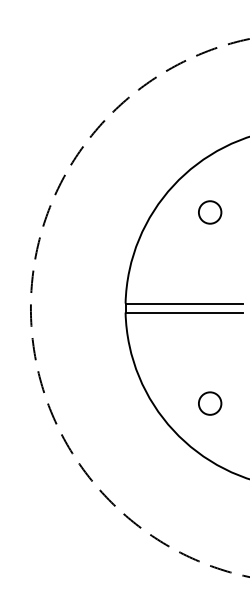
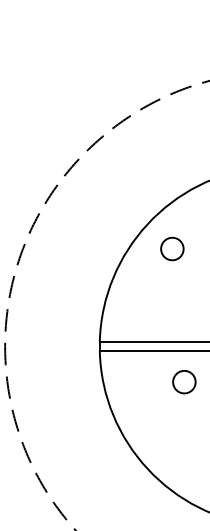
circle: (210, 212) -> (172, 249), moved
circle: (210, 403) -> (184, 382), moved

